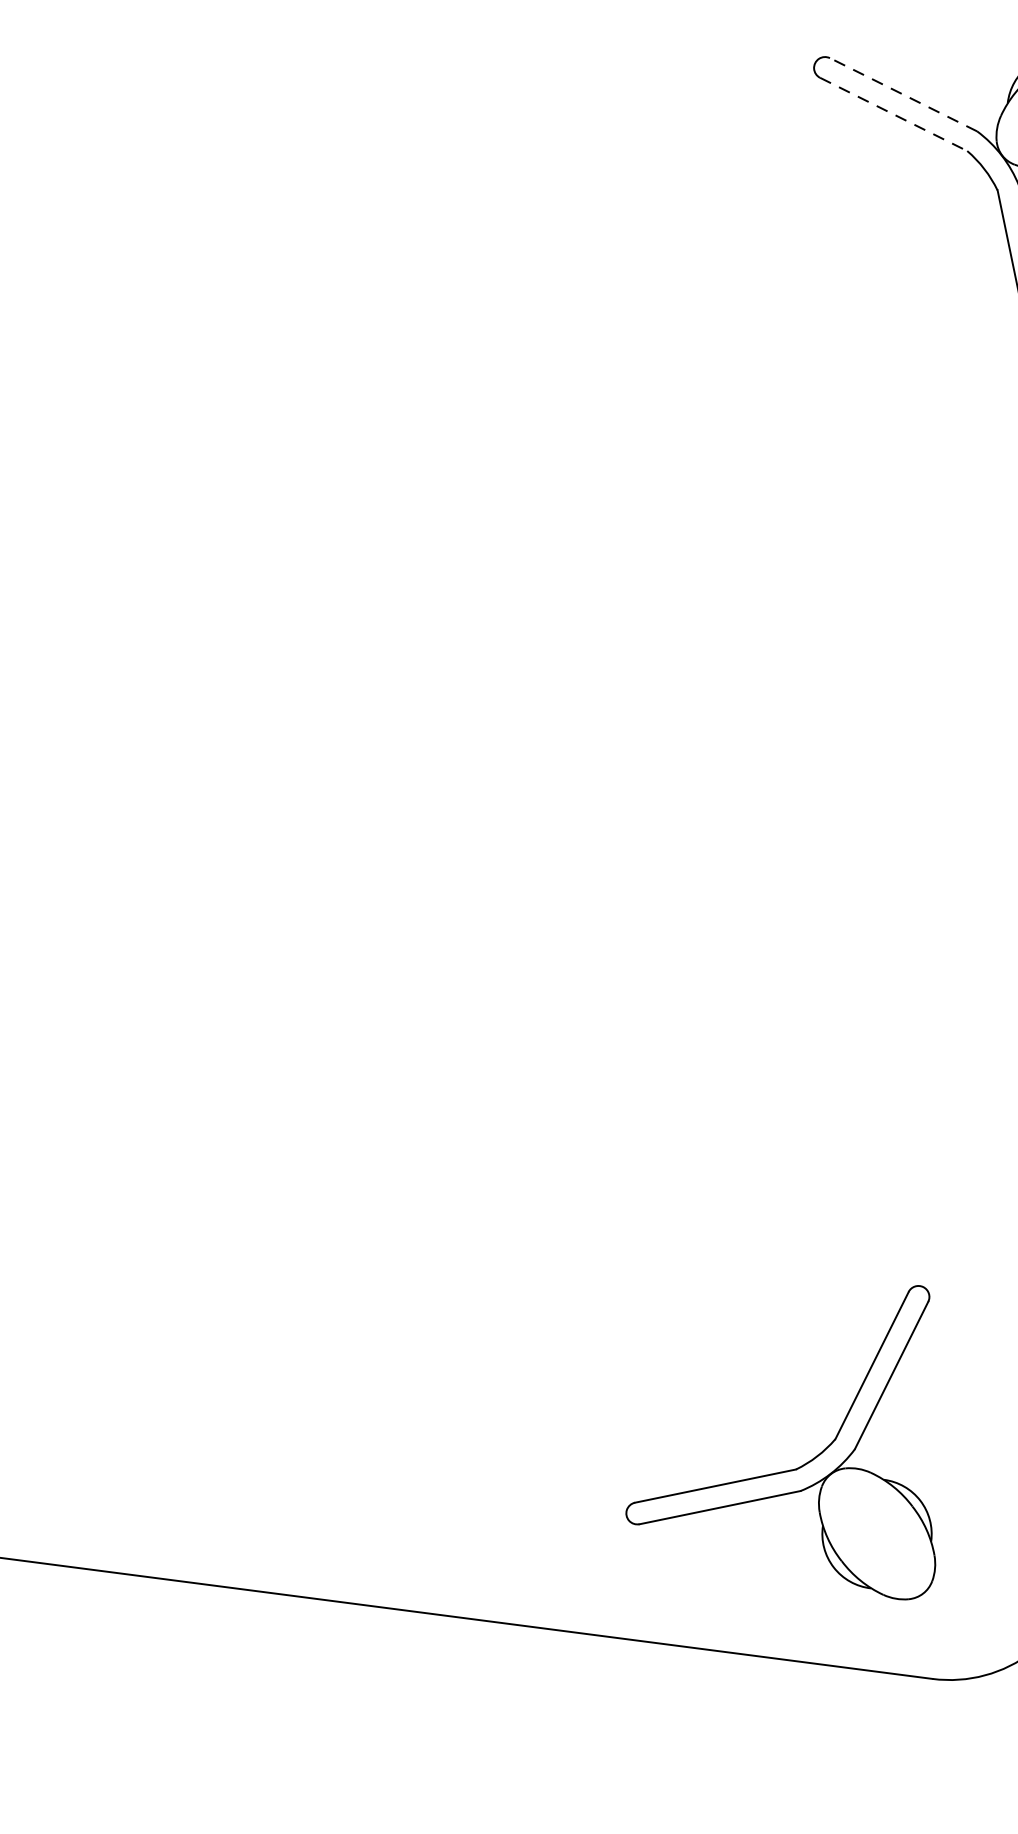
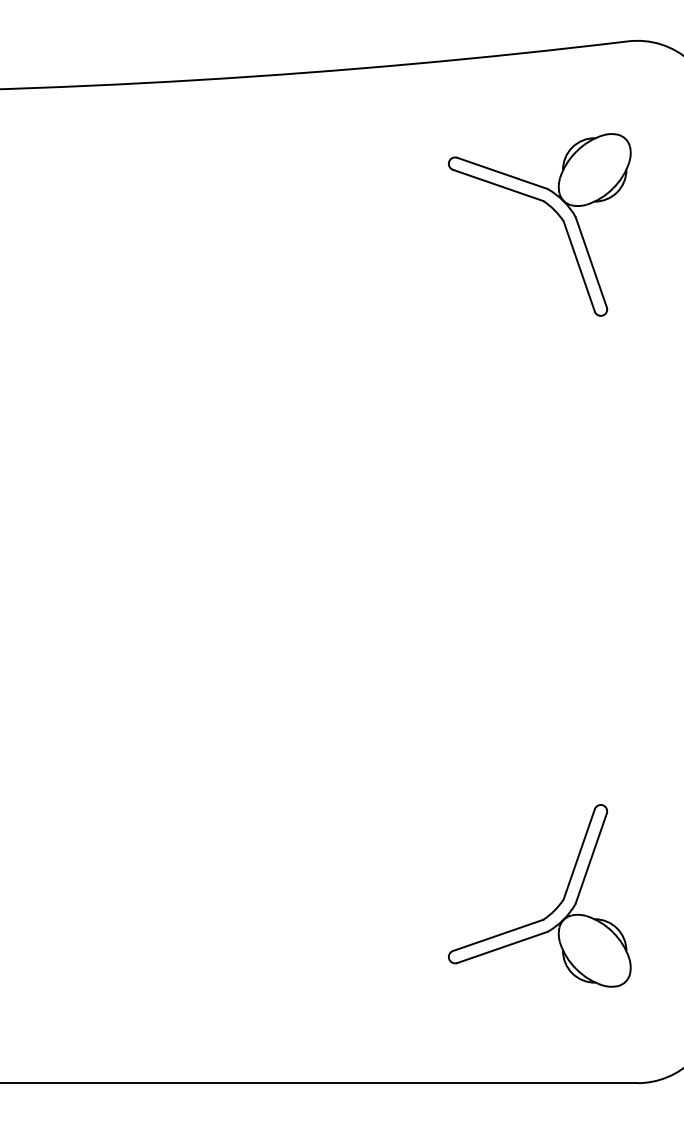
line: (903, 94) -> (502, 173), dashed -> solid
line: (894, 114) -> (498, 185), dashed -> solid
part: (817, 1454) -> (554, 909), moved

